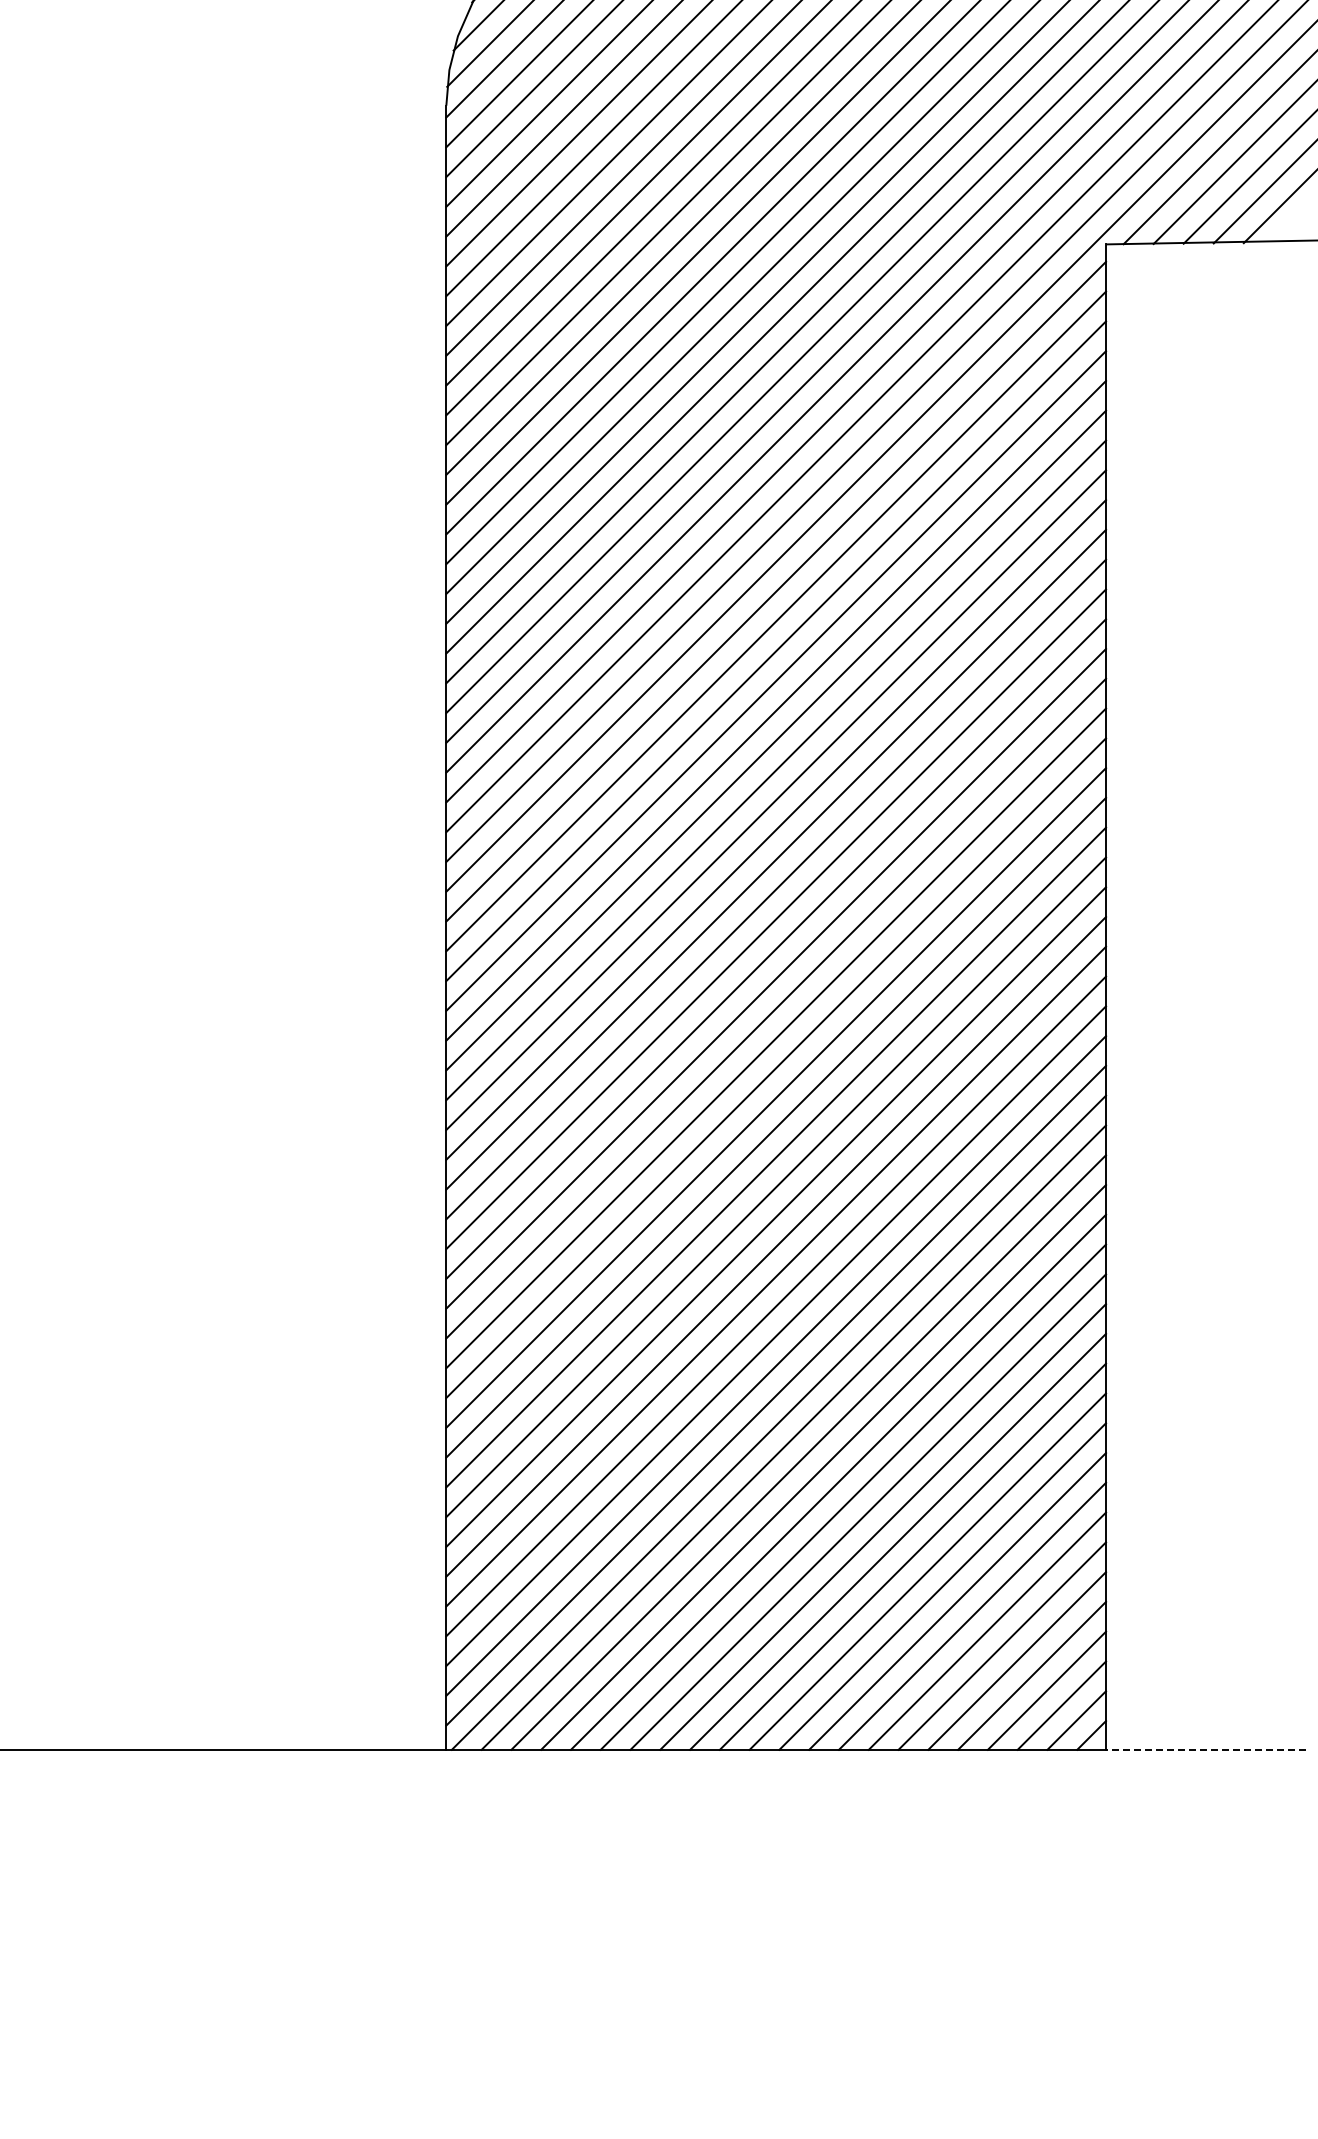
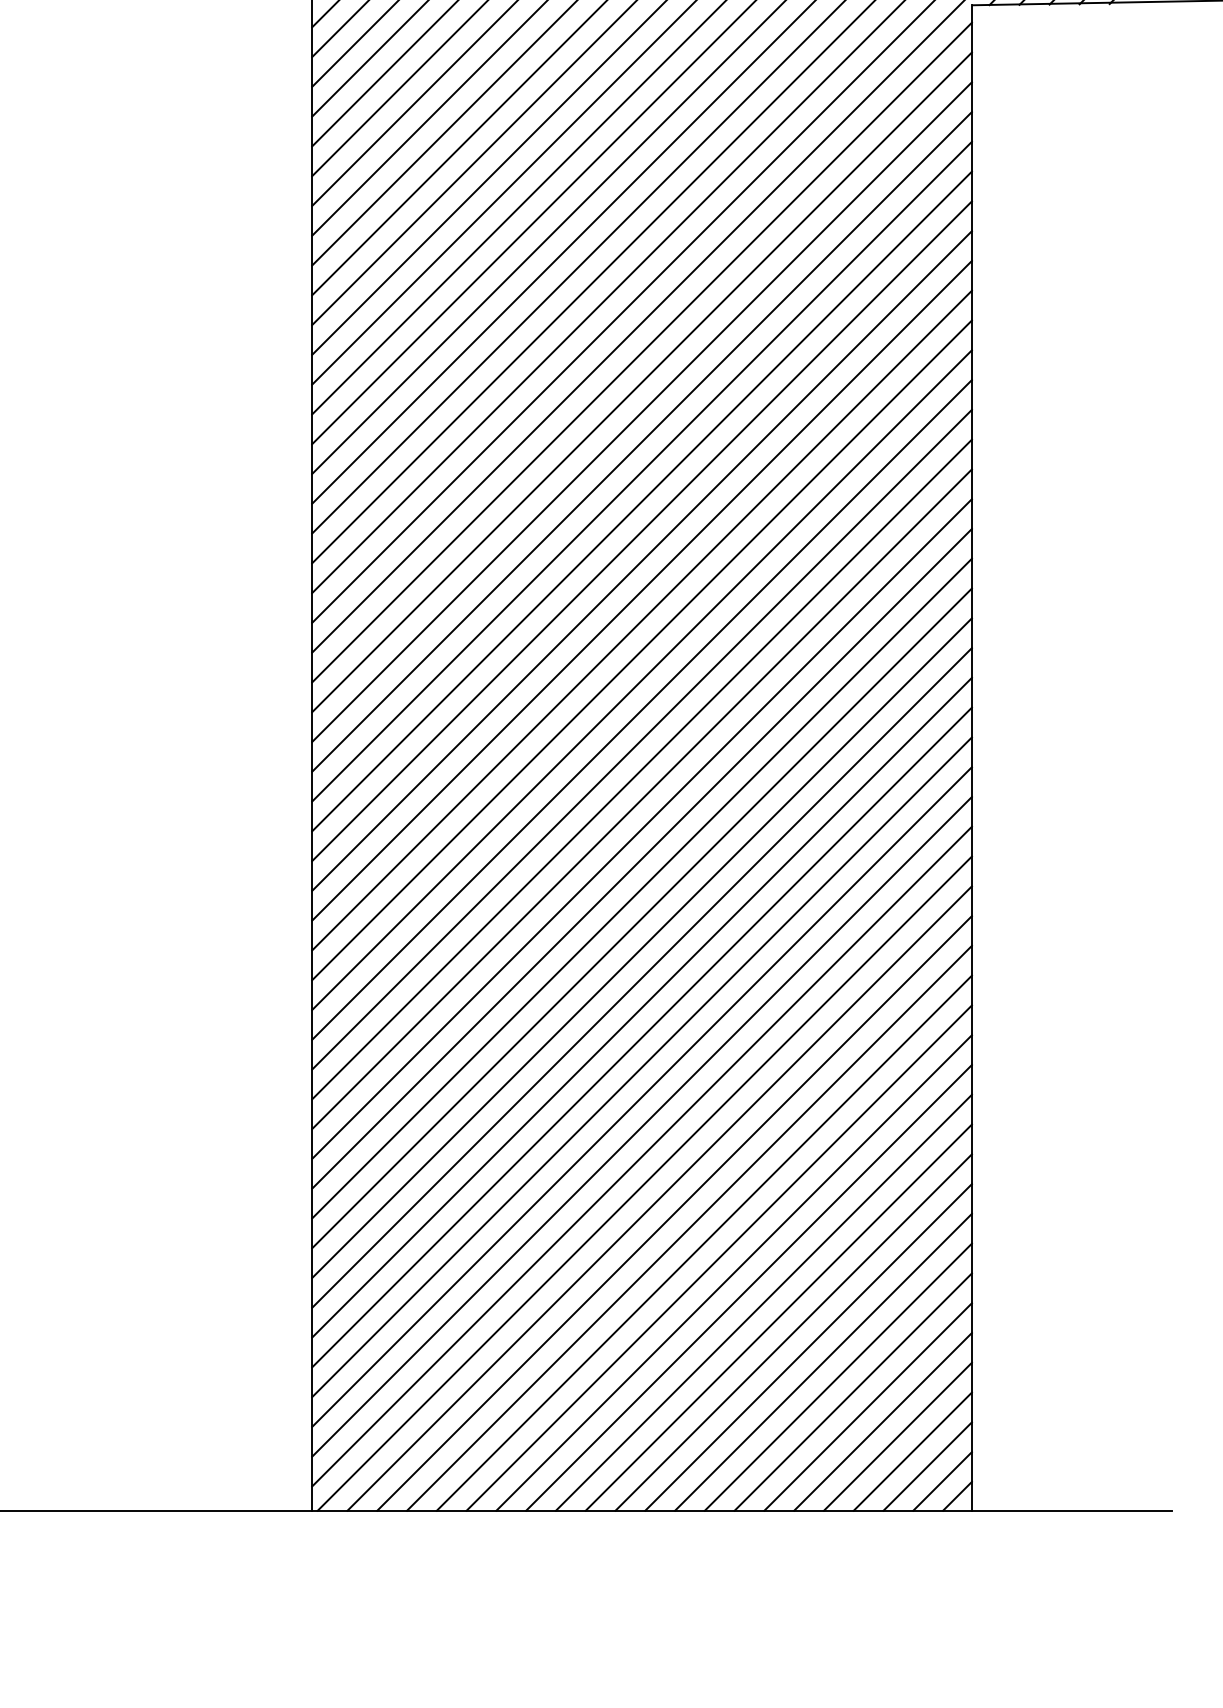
line: (1206, 1749) -> (1072, 1510), dashed -> solid

